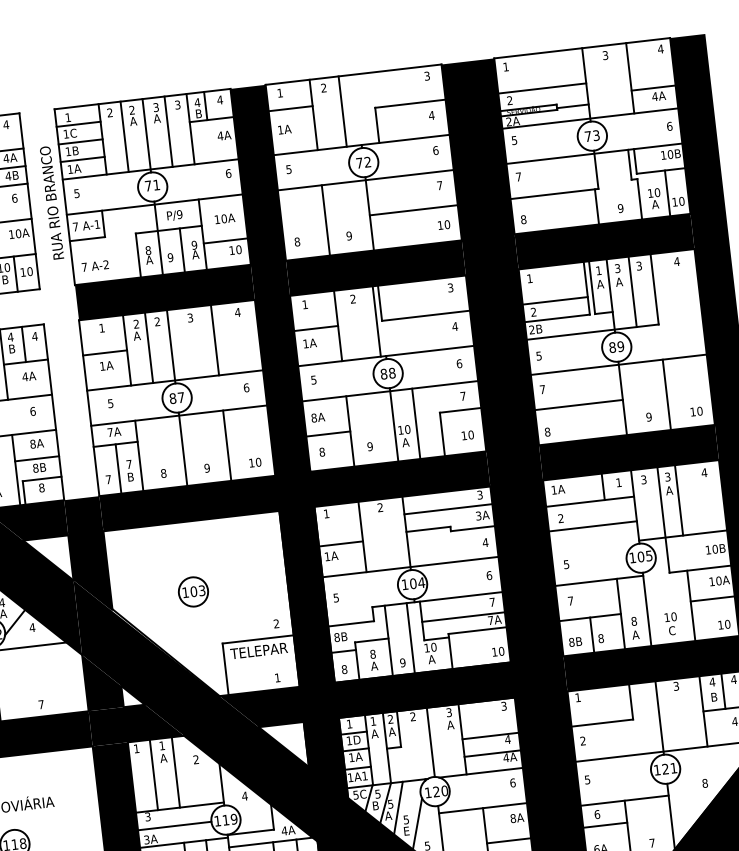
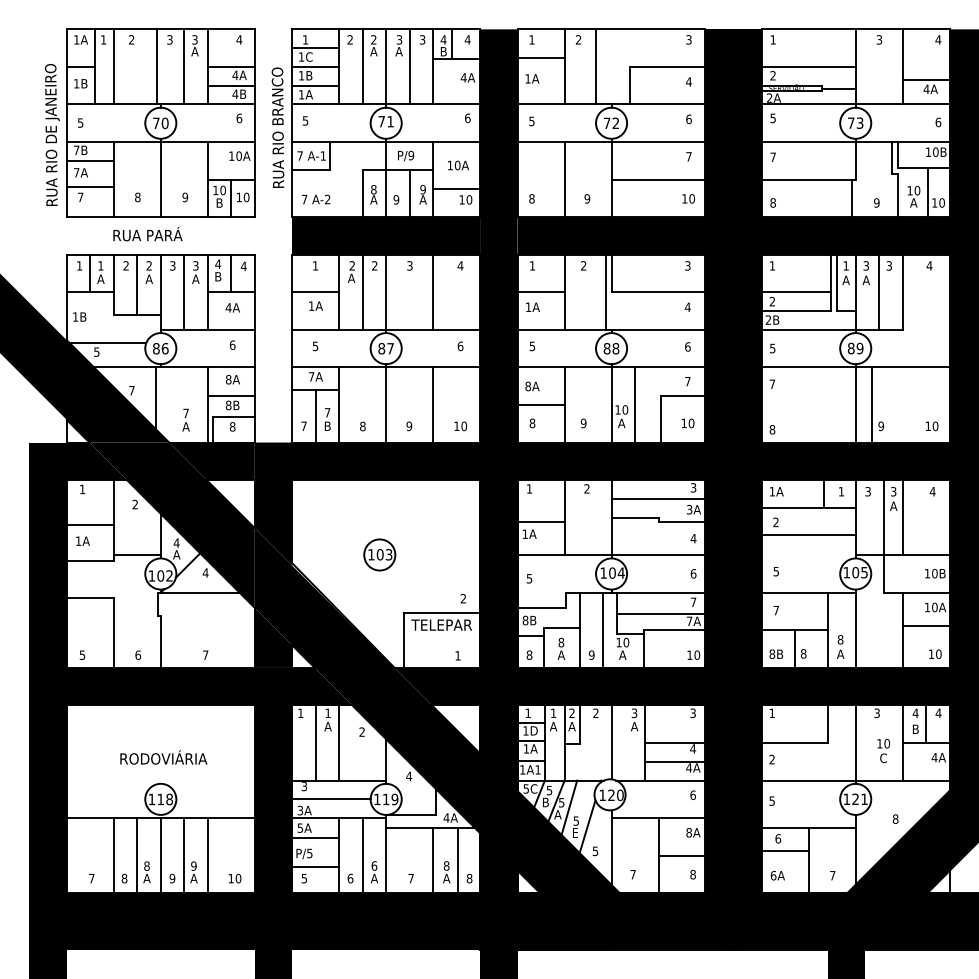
line: (666, 394) -> (871, 404), moved
line: (578, 404) -> (808, 404), removed
text: (671, 624) -> (883, 751), moved

